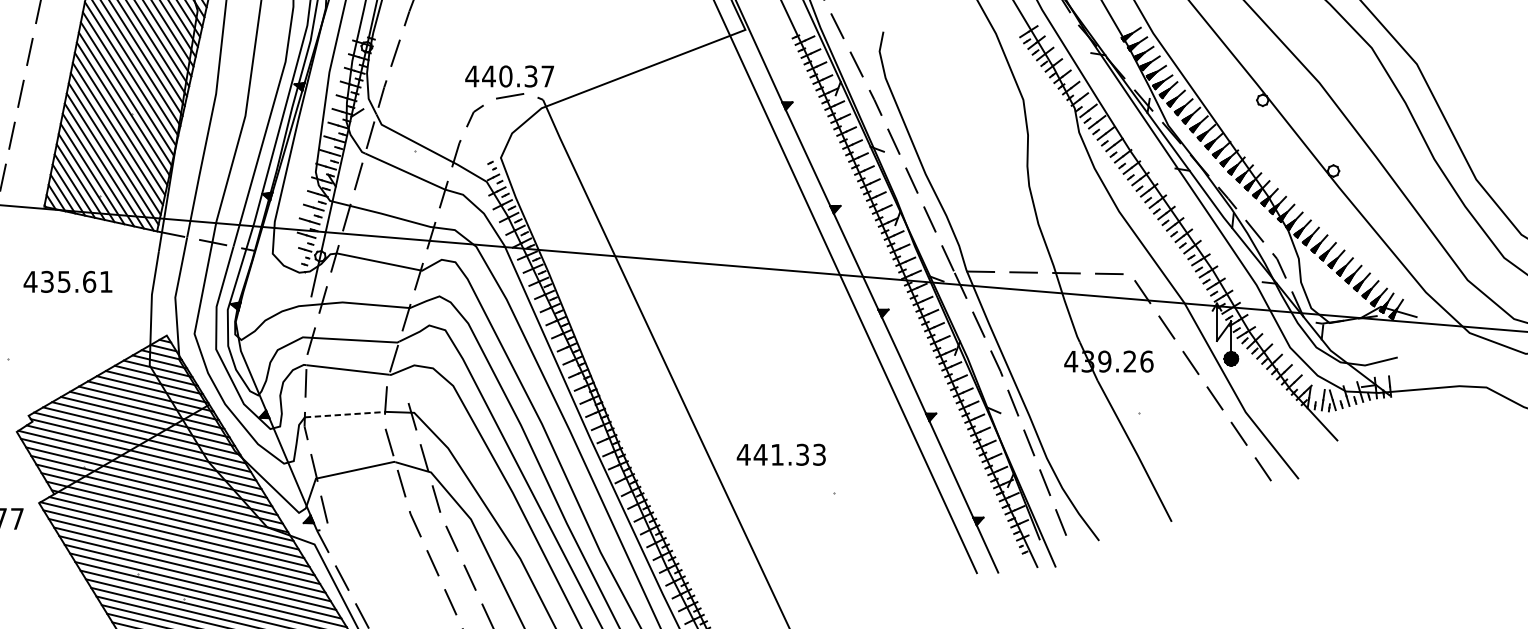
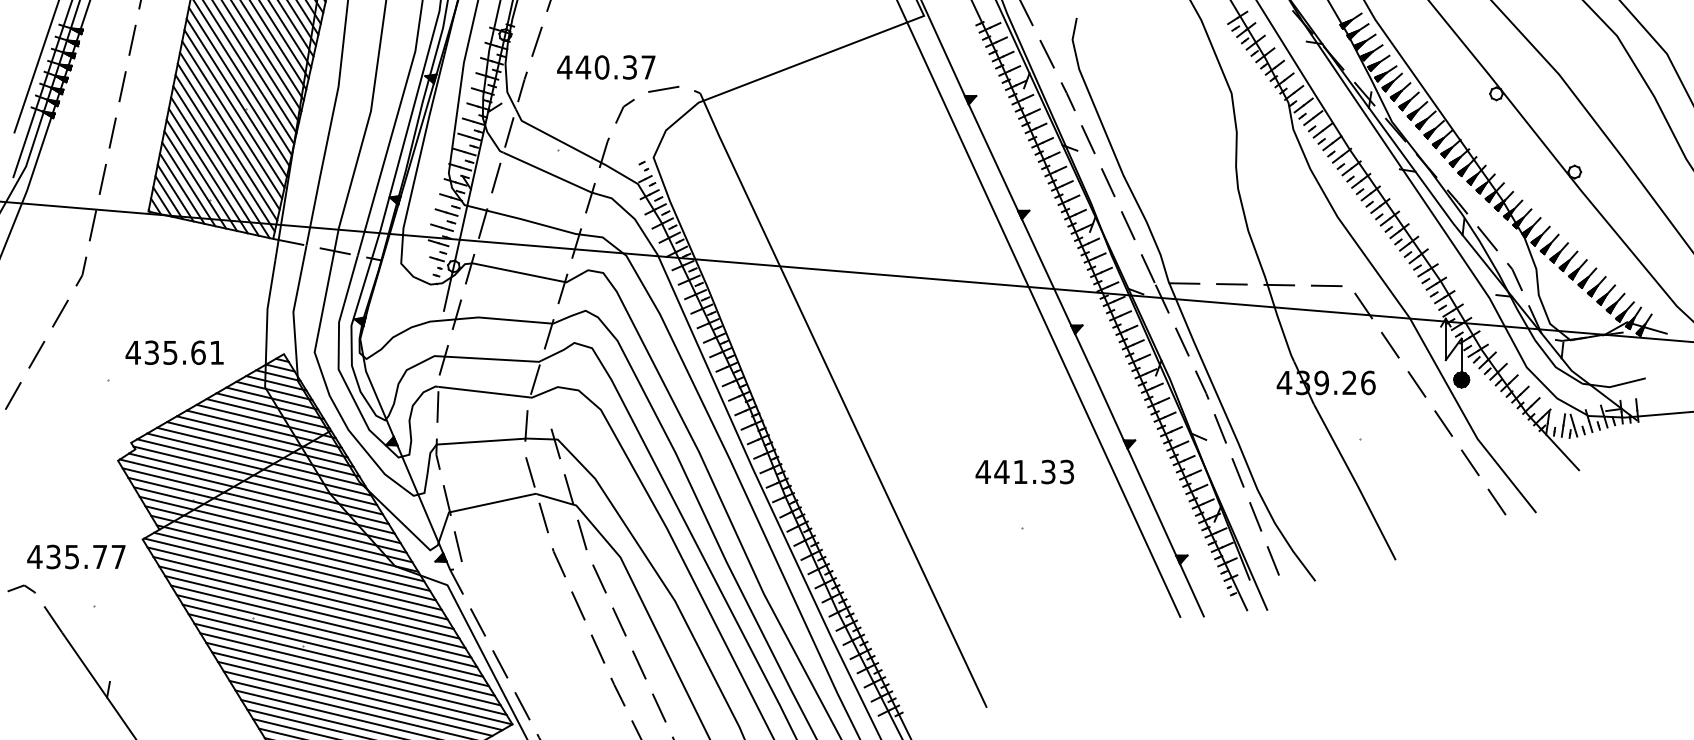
text: (509, 76) -> (606, 67), moved
text: (67, 281) -> (174, 352), moved
line: (345, 414) -> (481, 441), dashed -> solid
text: (781, 454) -> (1024, 471), moved

